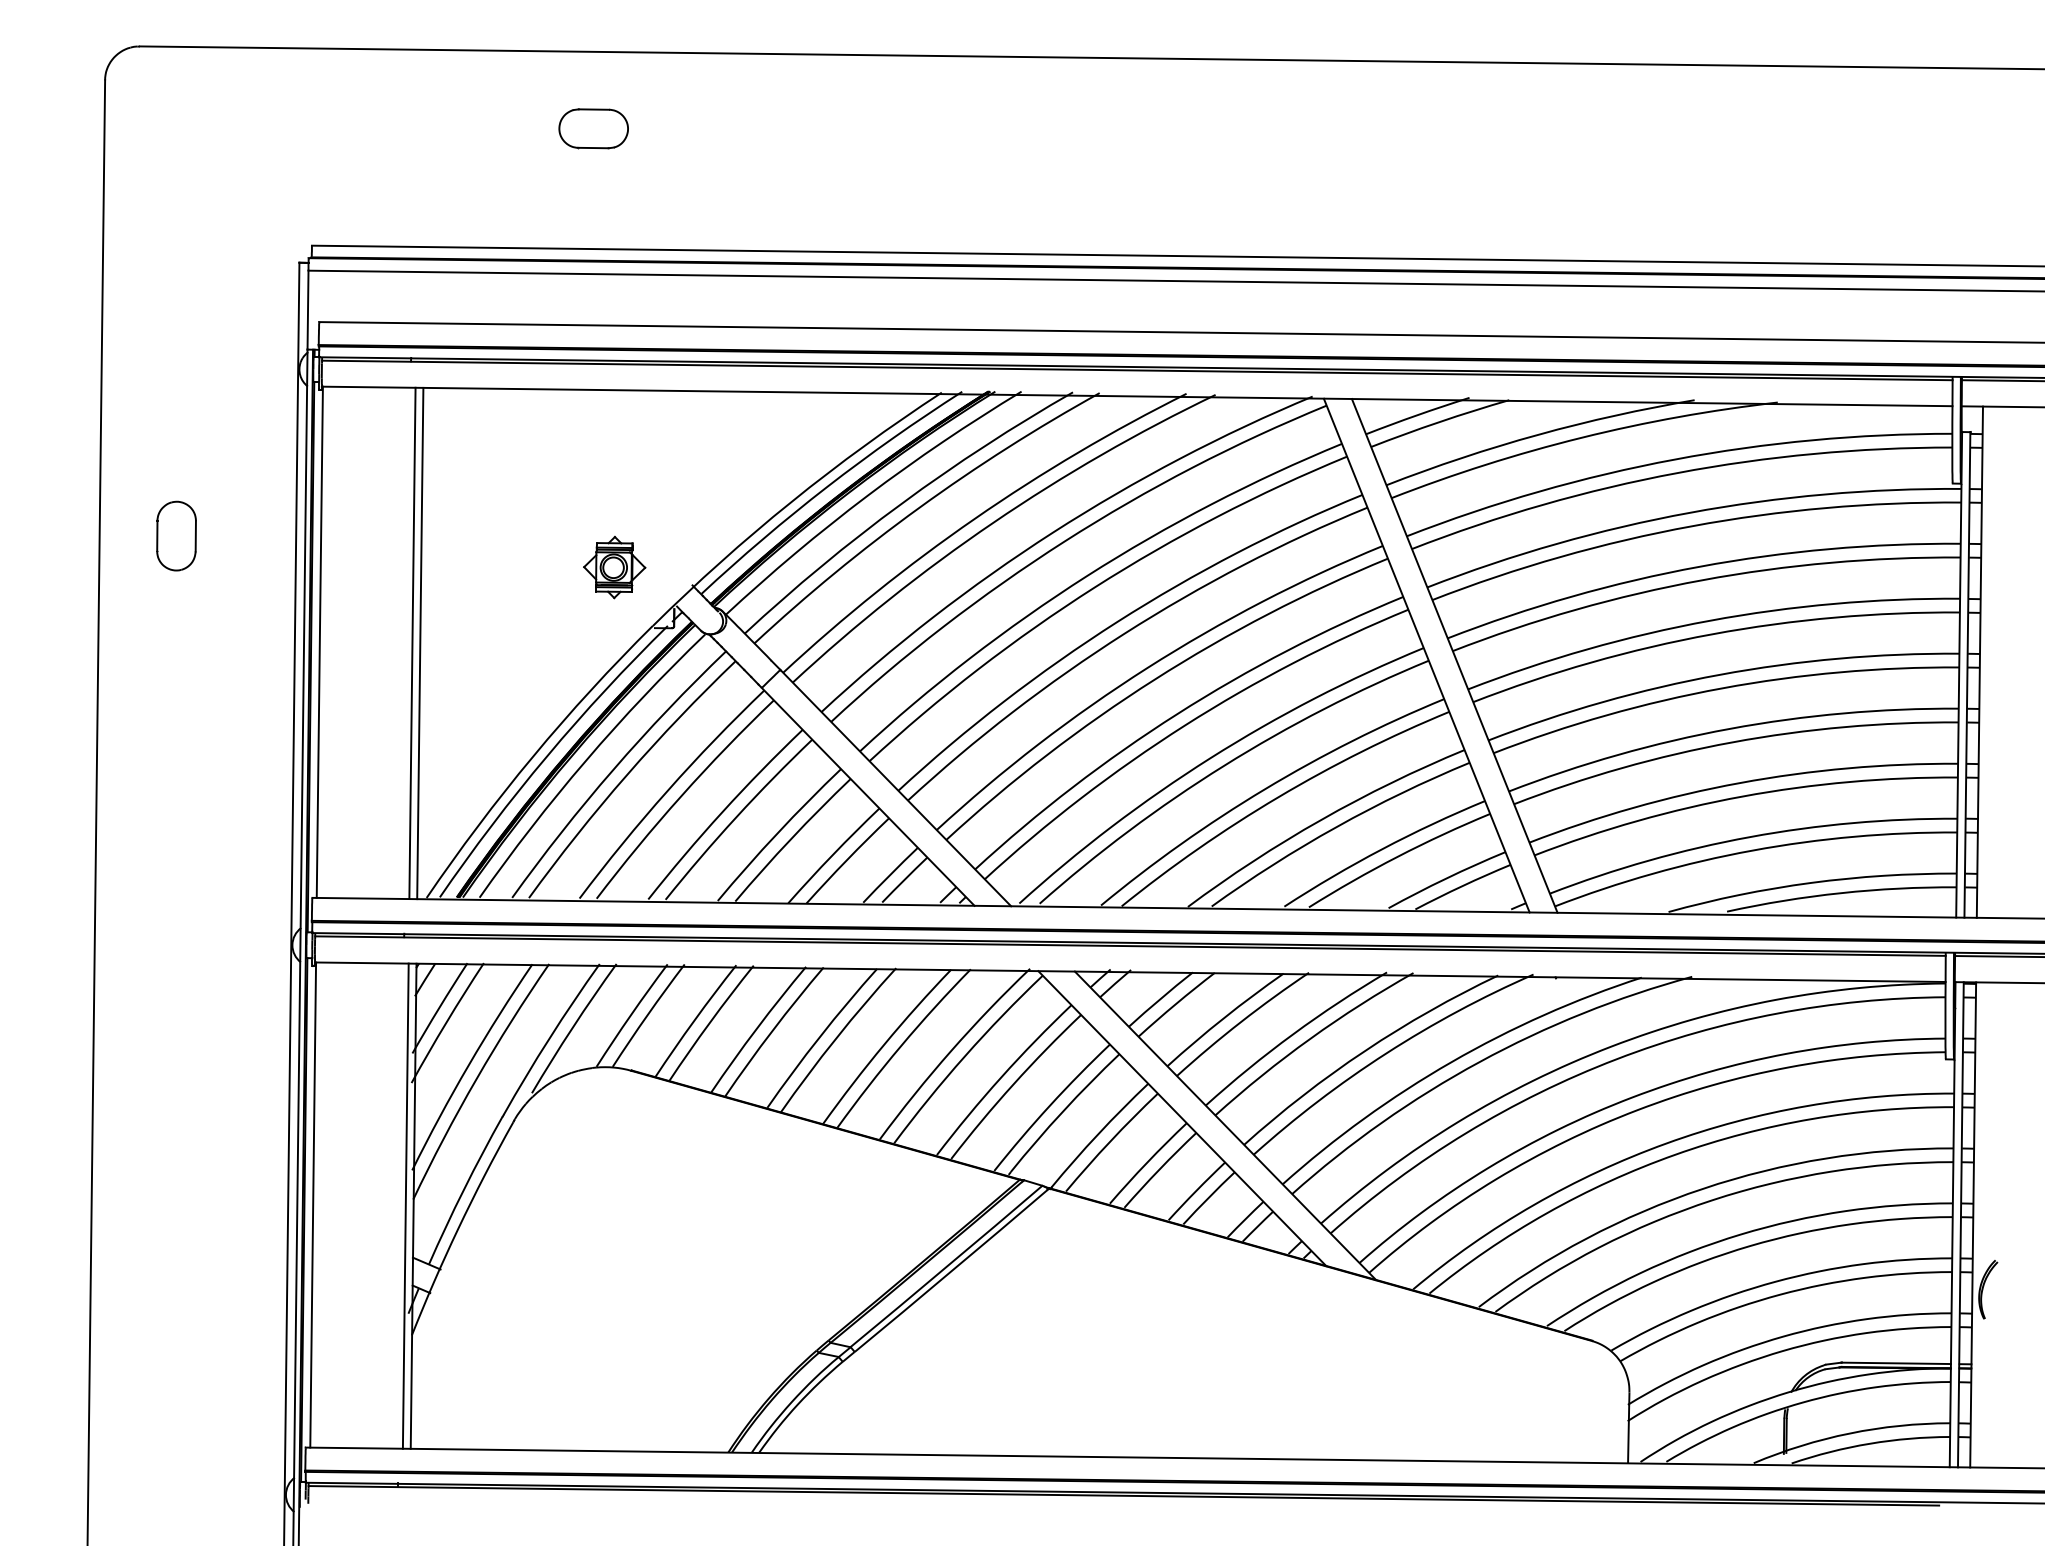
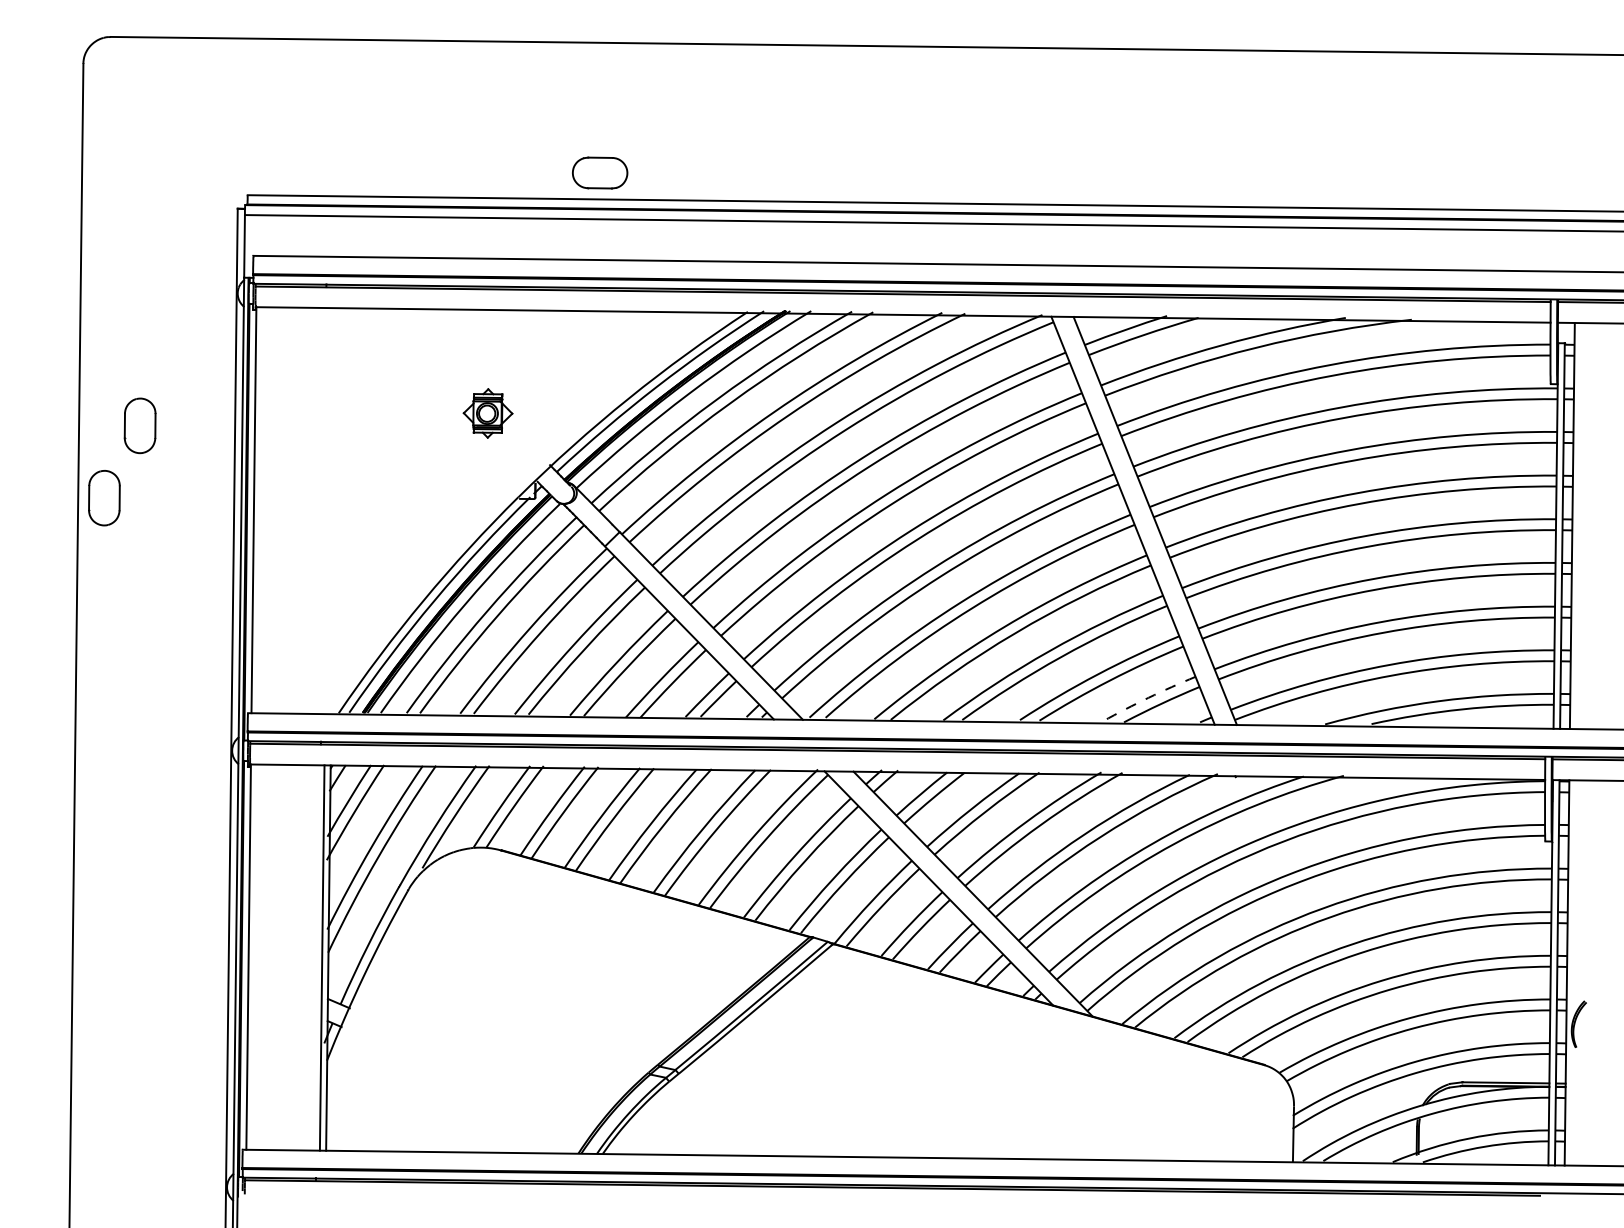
part: (593, 128) -> (599, 172), moved
part: (614, 567) -> (487, 413), moved
part: (131, 626) -> (104, 497), added
line: (412, 642) -> (327, 510), removed
line: (420, 643) -> (333, 511), removed
arc: (1446, 878) -> (1148, 697), solid -> dashed

